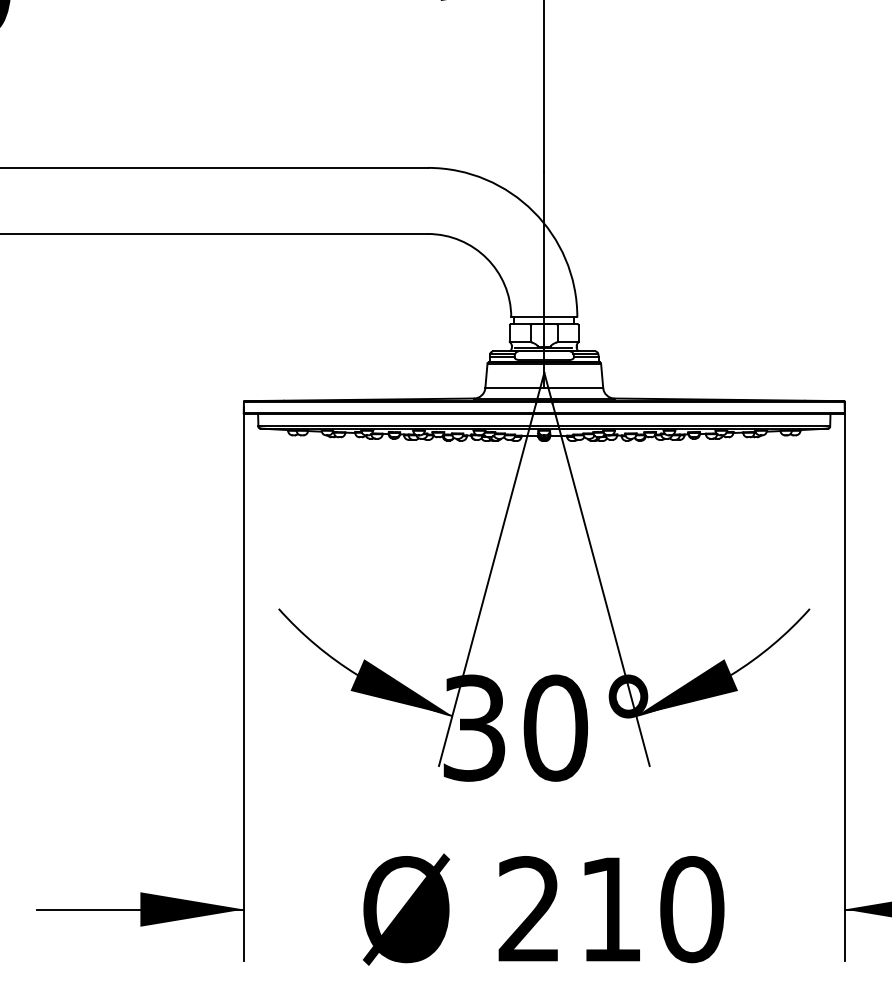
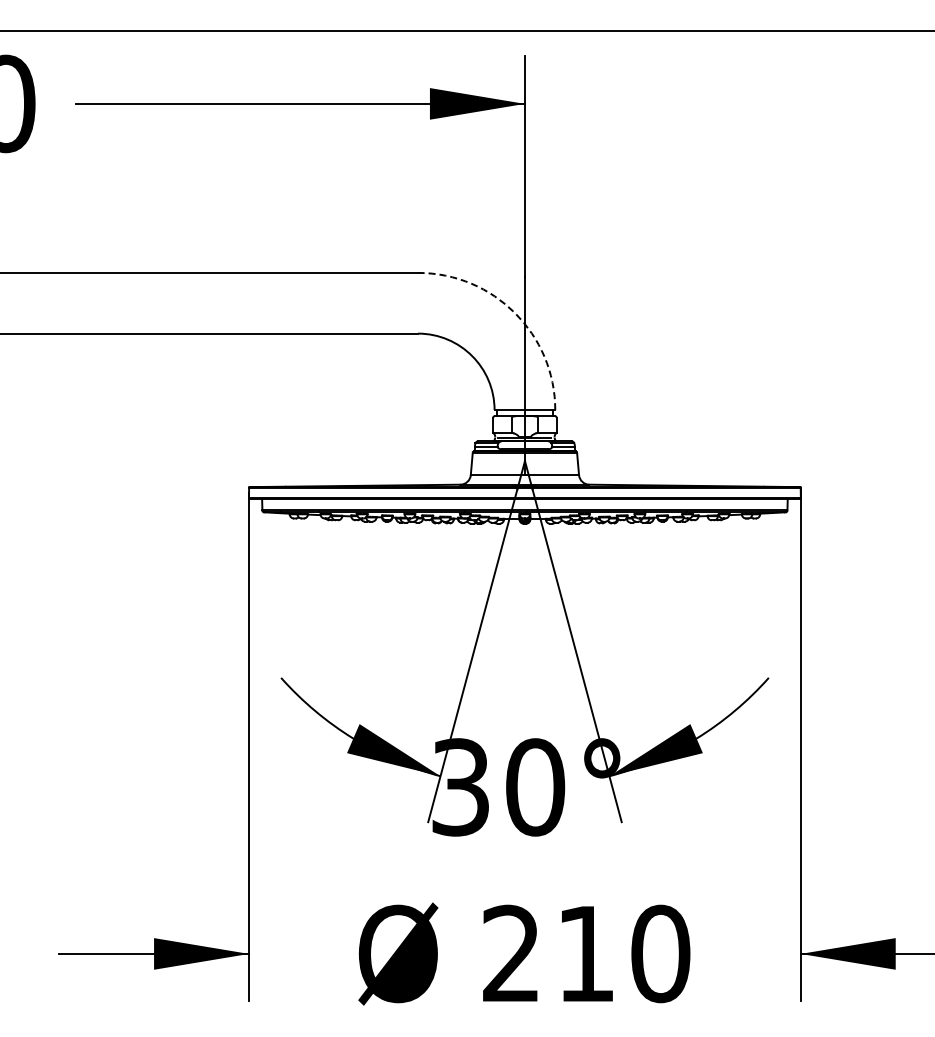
arc: (534, 212) -> (515, 313), solid -> dashed

